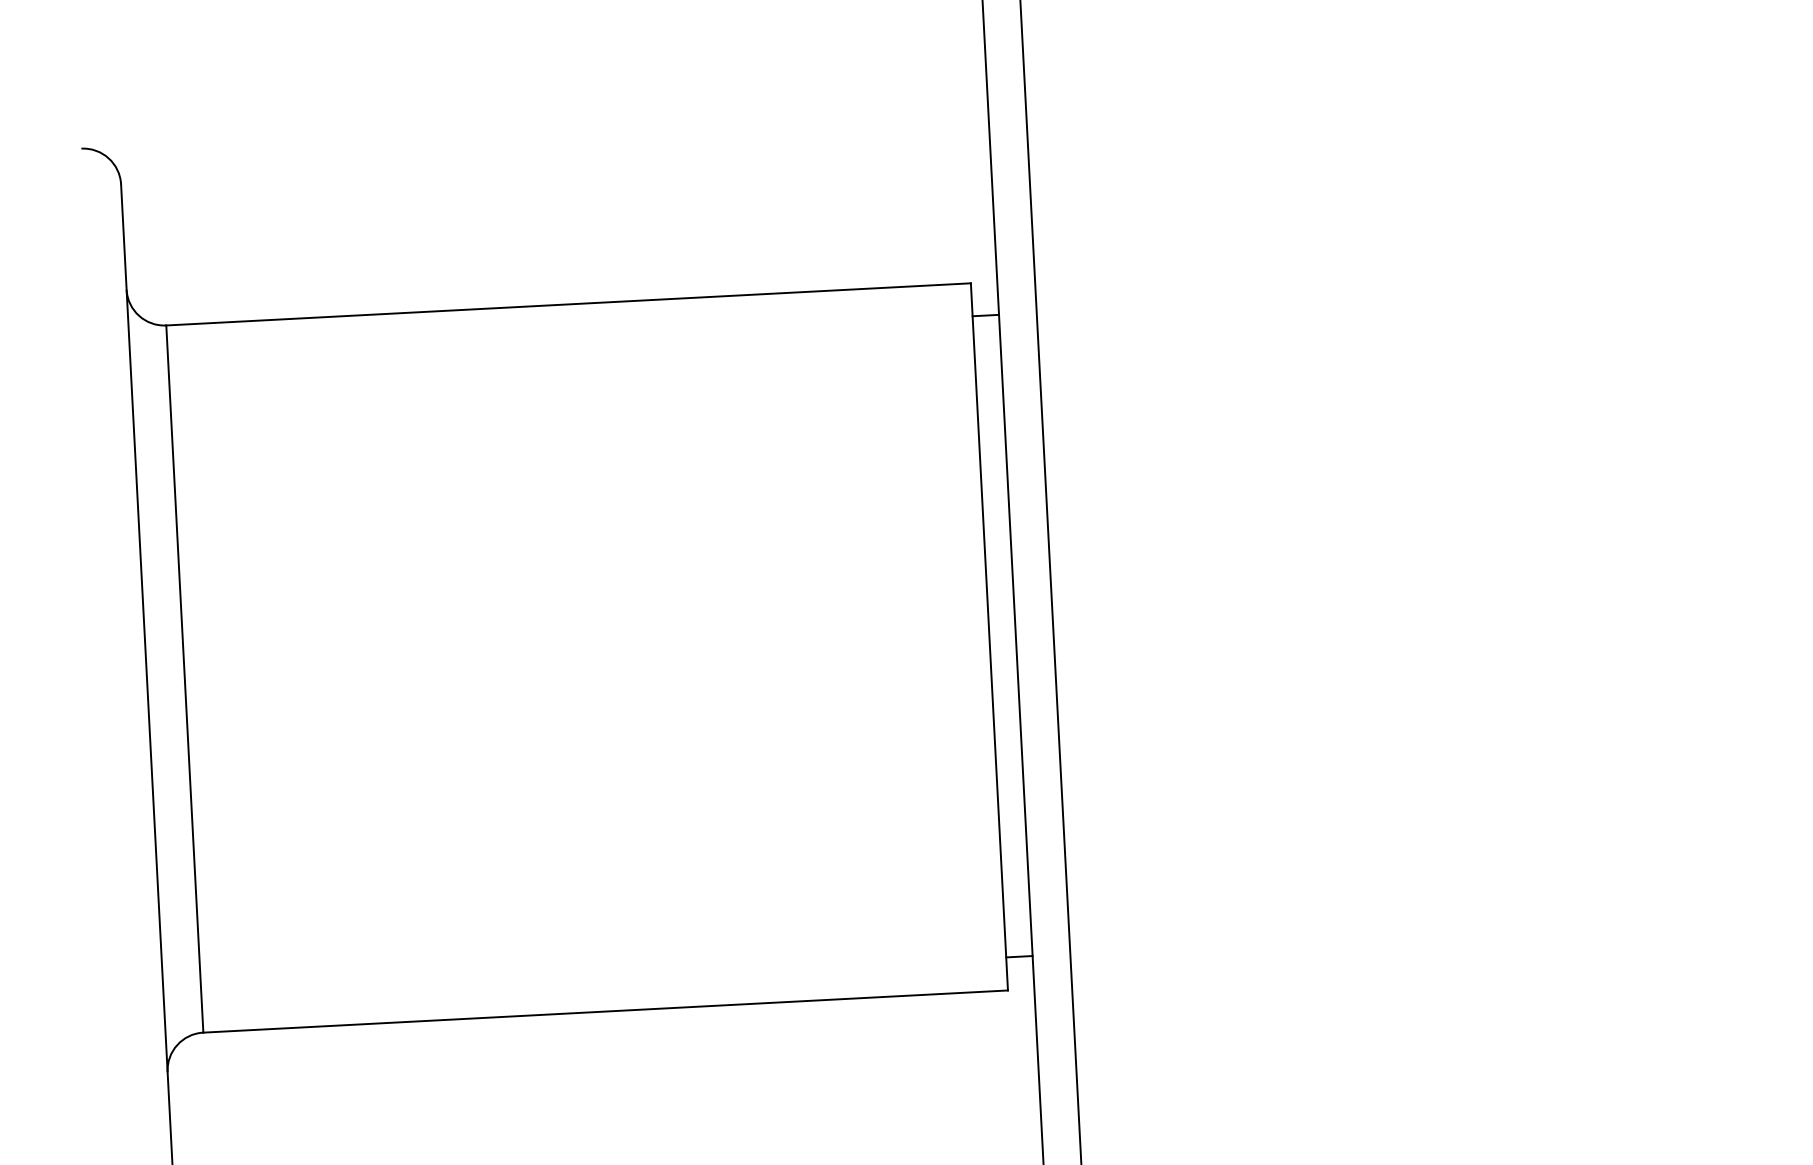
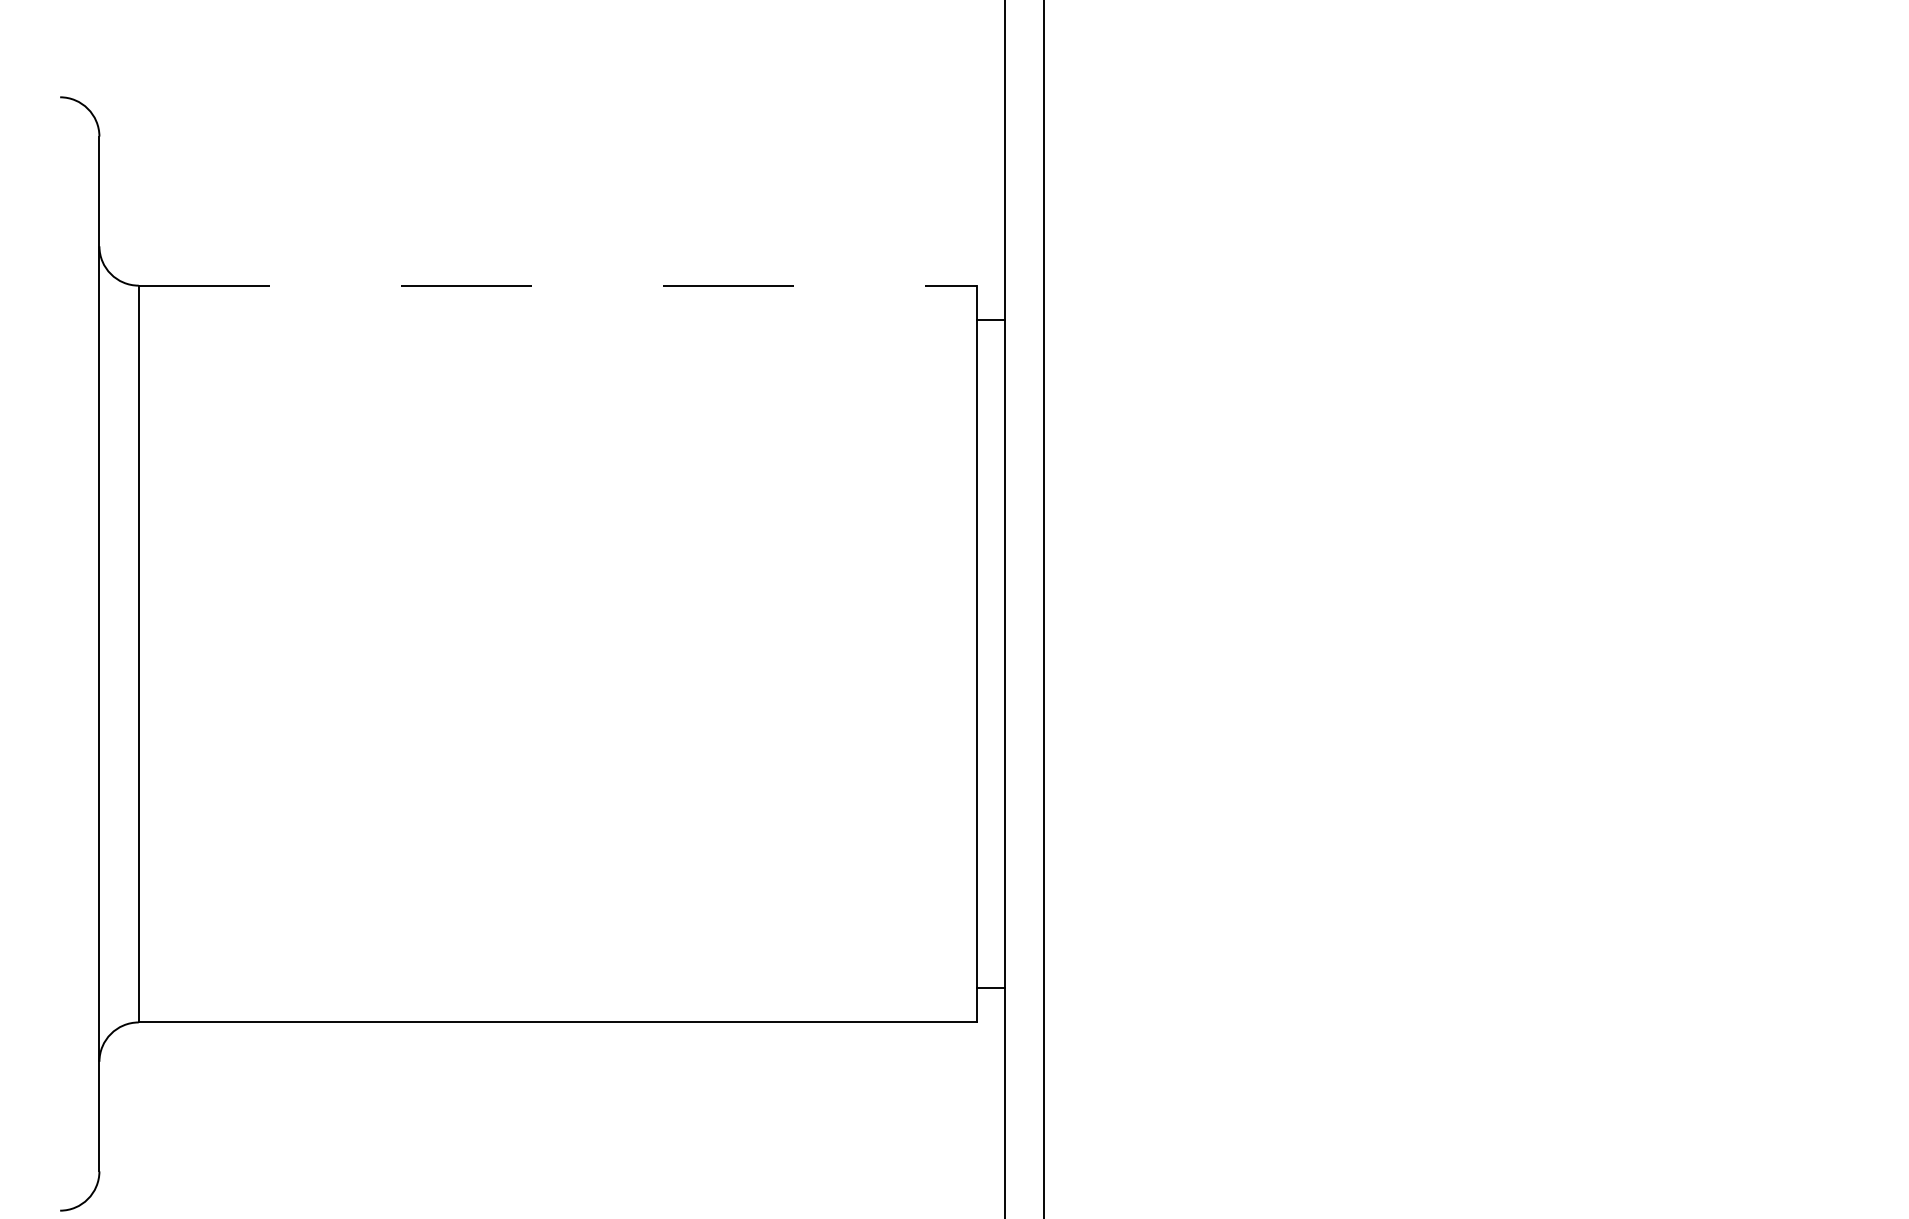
line: (569, 304) -> (558, 285), solid -> dashed

